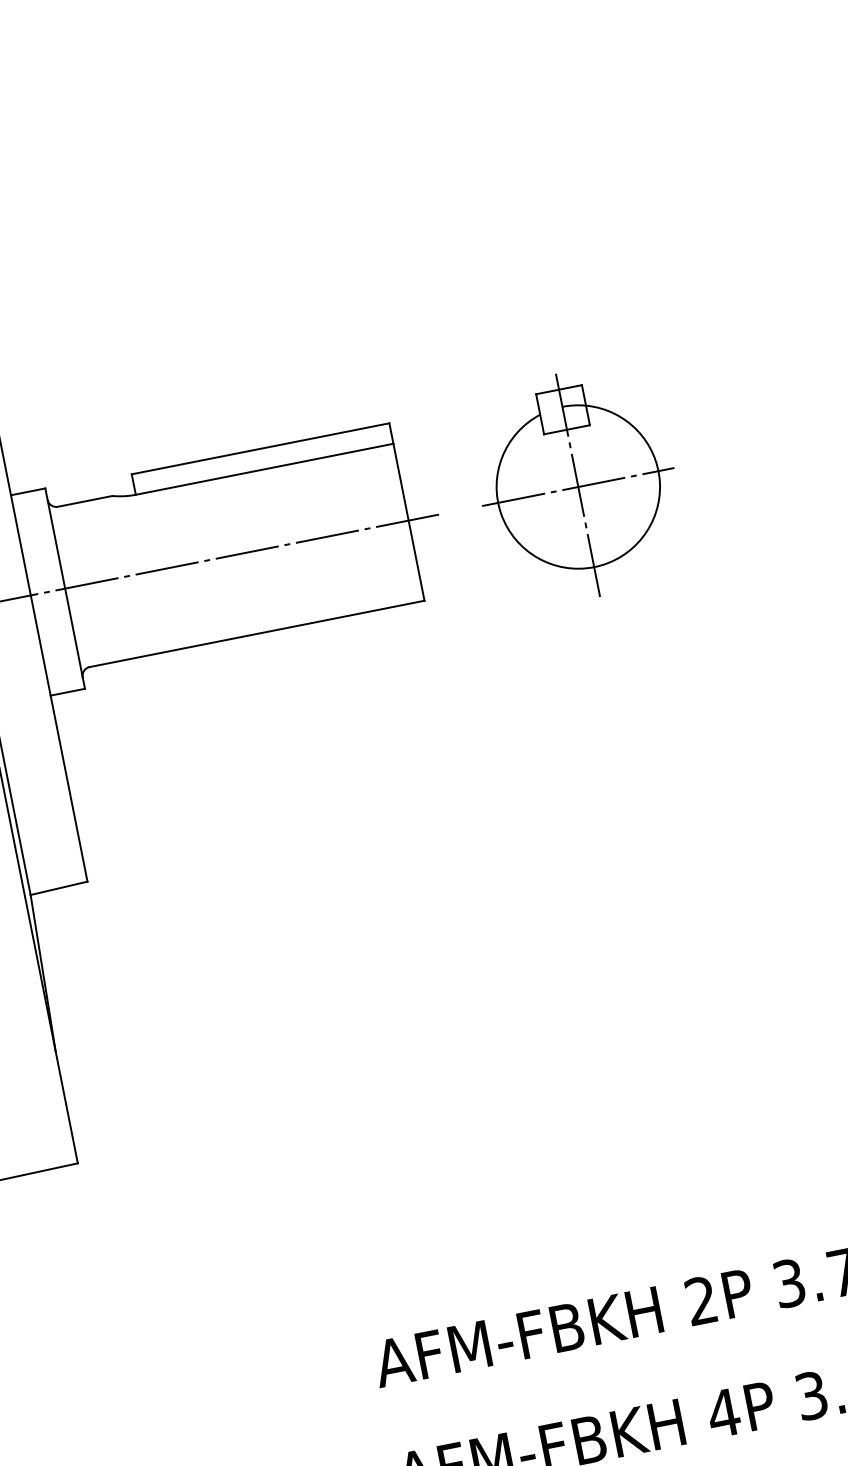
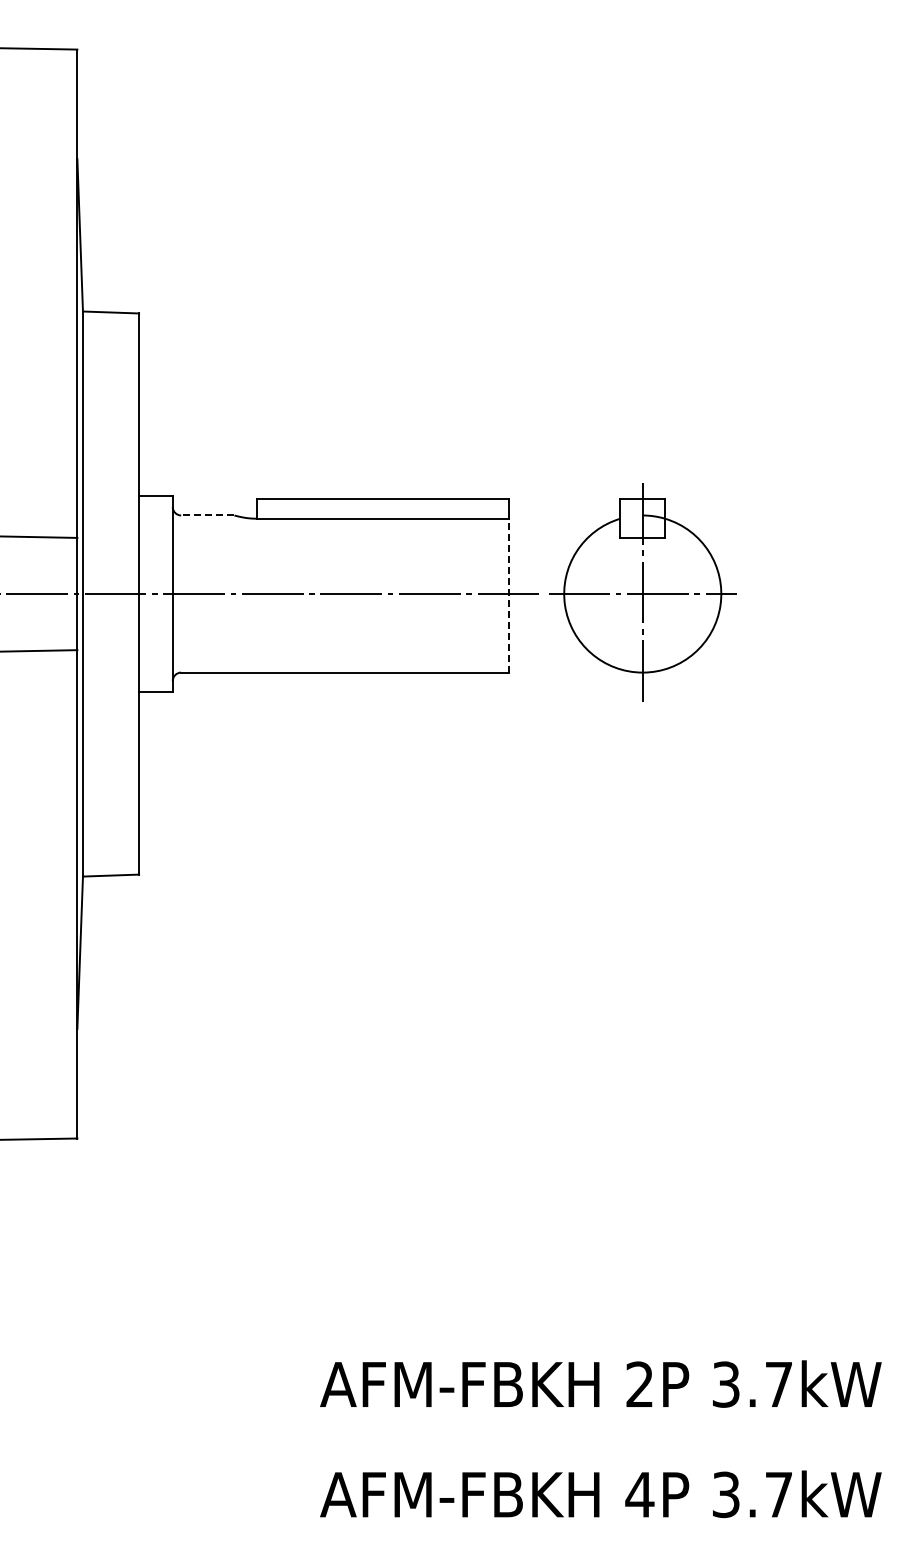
part: (577, 485) -> (642, 592), moved
line: (84, 501) -> (207, 515), solid -> dashed
line: (408, 522) -> (509, 595), solid -> dashed

